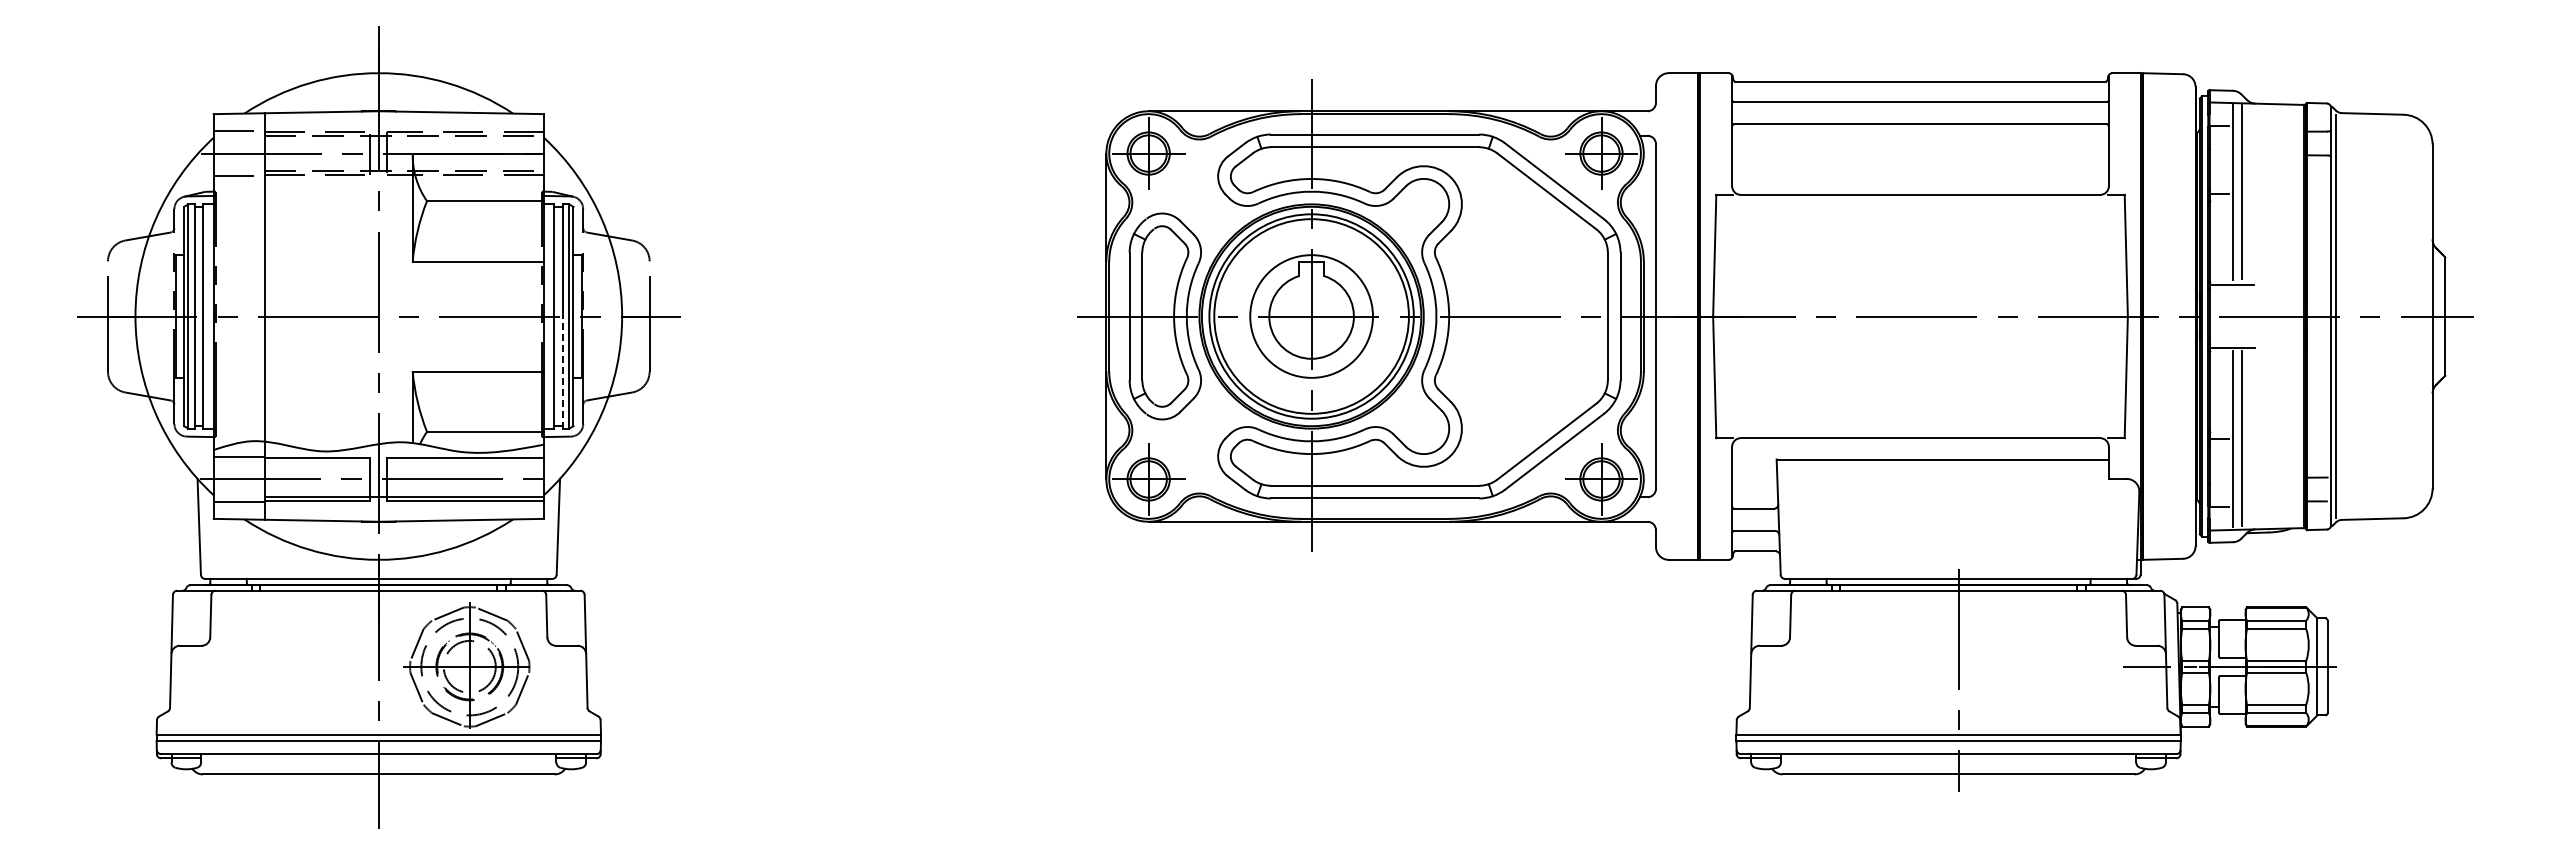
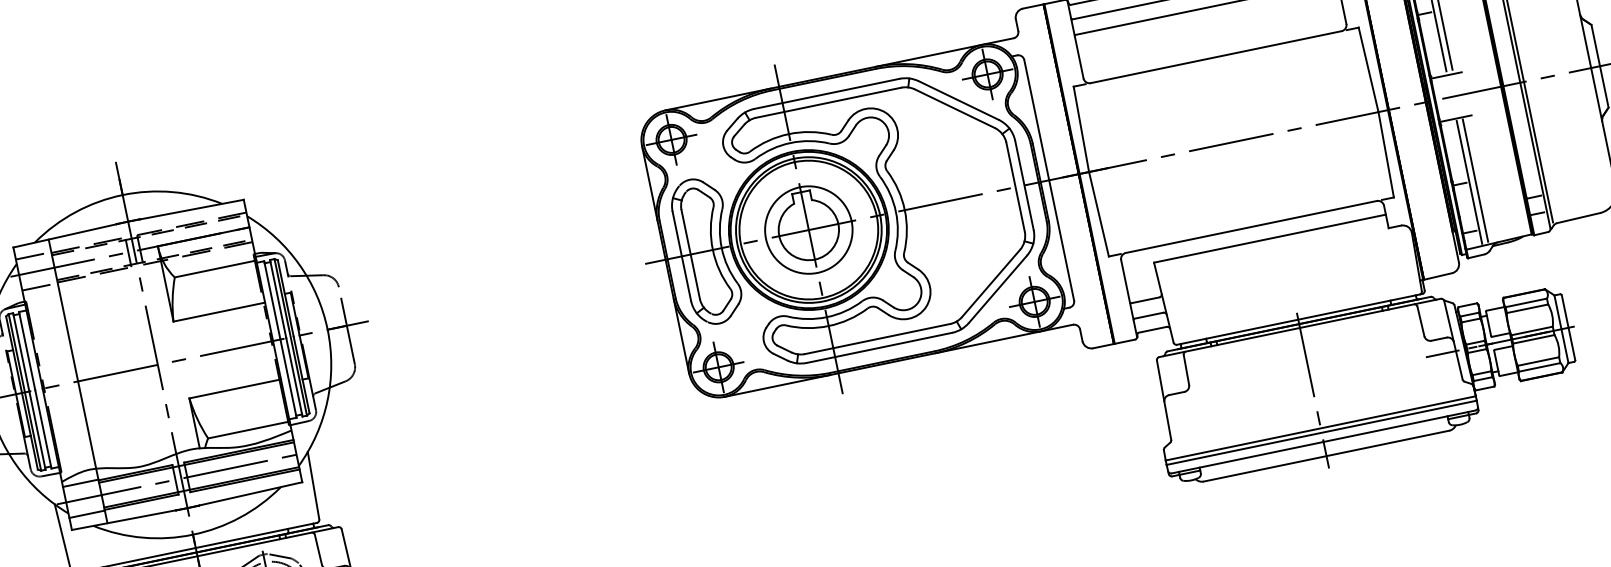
line: (562, 372) -> (294, 377), dashed -> solid
line: (403, 461) -> (196, 462), added

